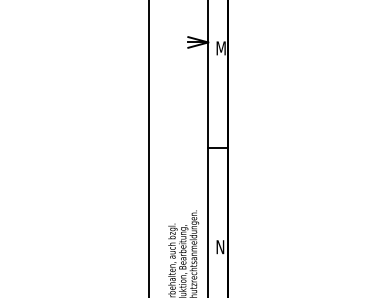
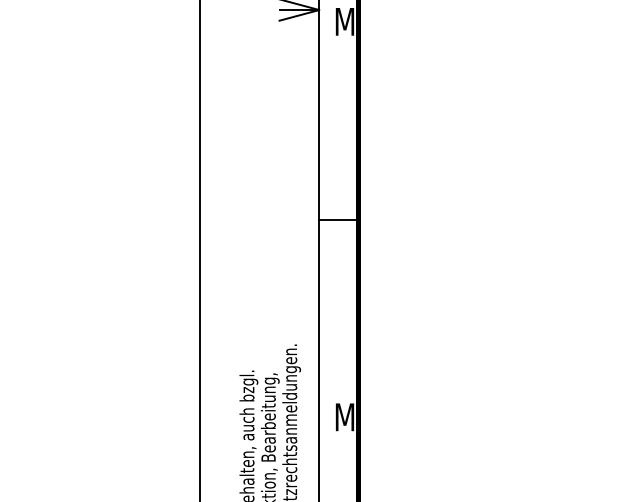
text: (221, 247) -> (345, 417), N -> M

